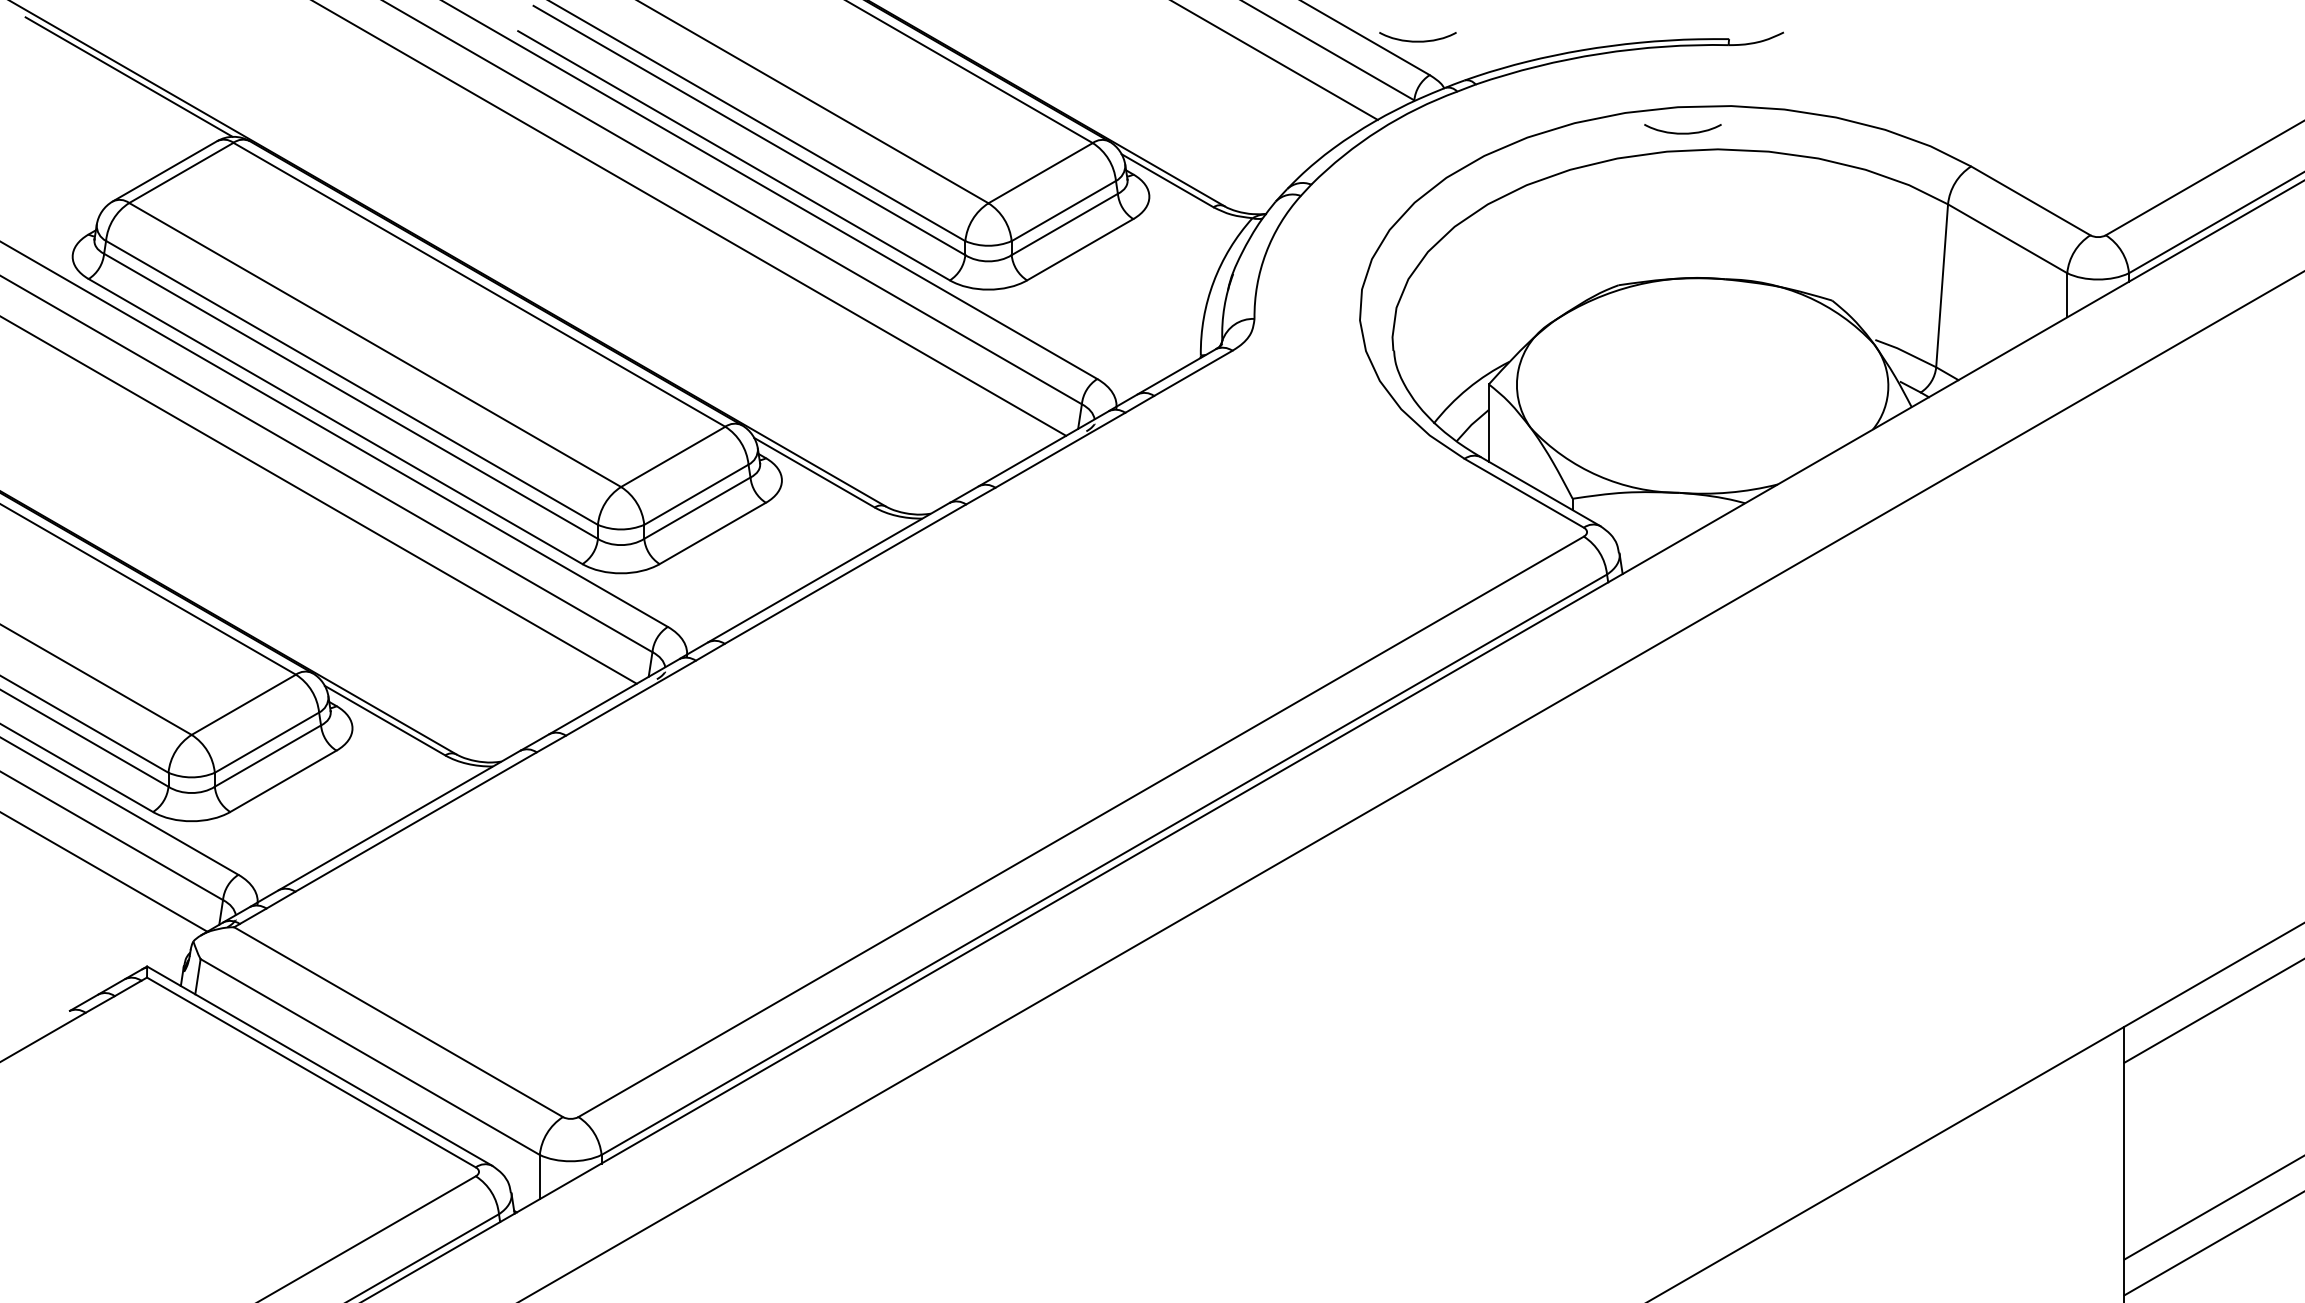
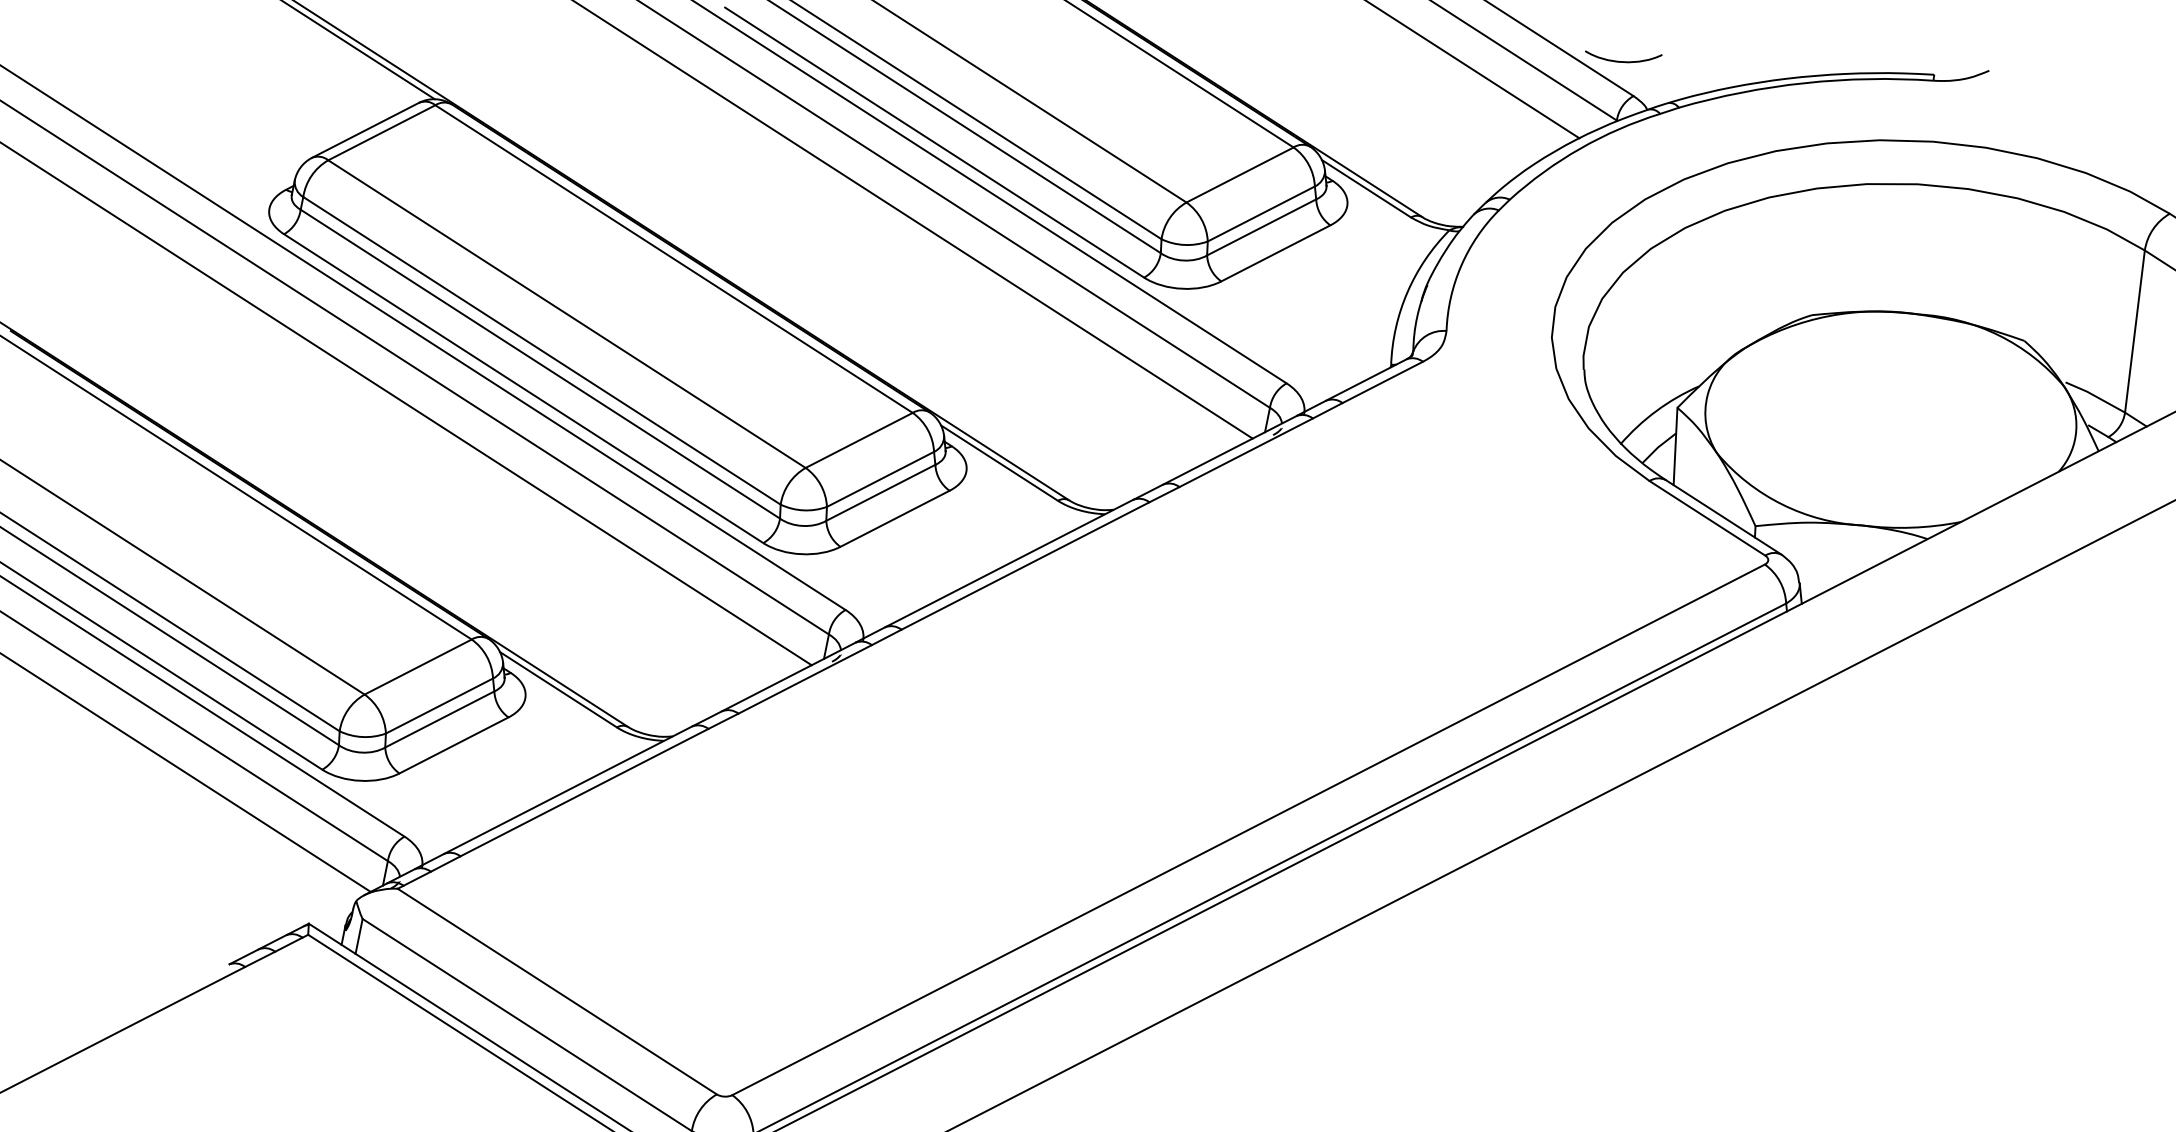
curve: (1682, 132) -> (1883, 165), removed

